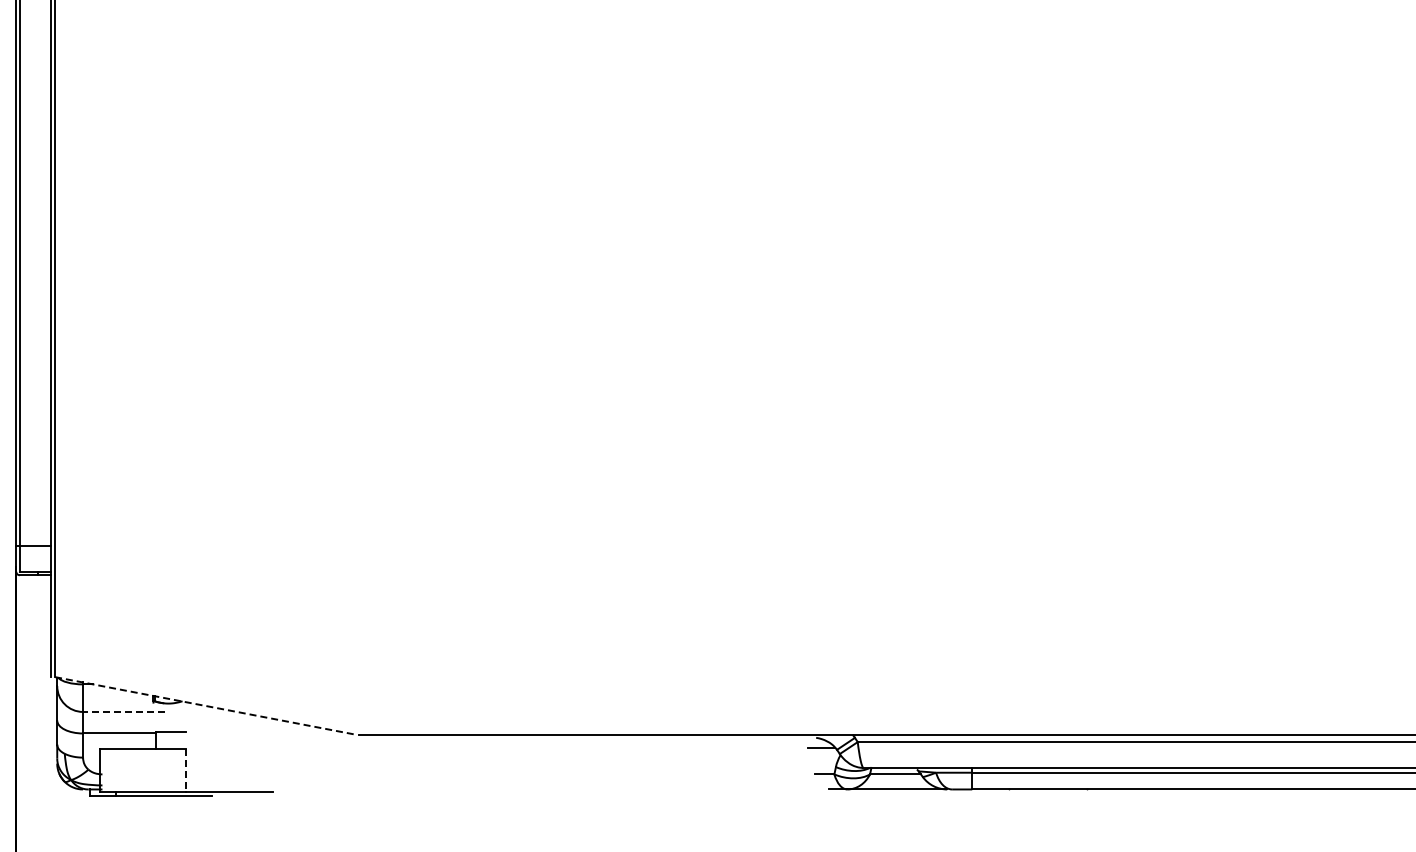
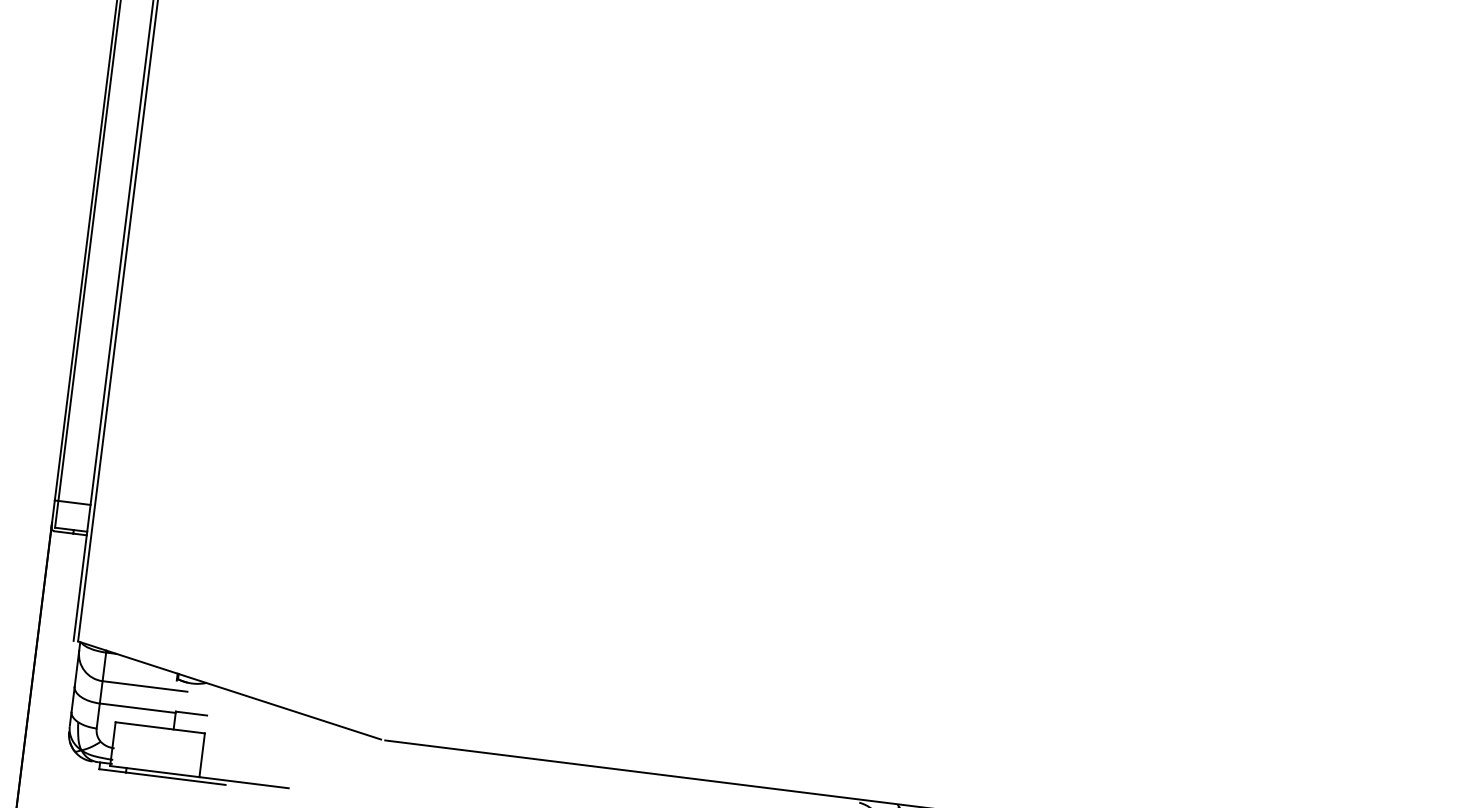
line: (205, 705) -> (230, 690), dashed -> solid
line: (123, 711) -> (144, 685), dashed -> solid
line: (186, 771) -> (202, 756), dashed -> solid

